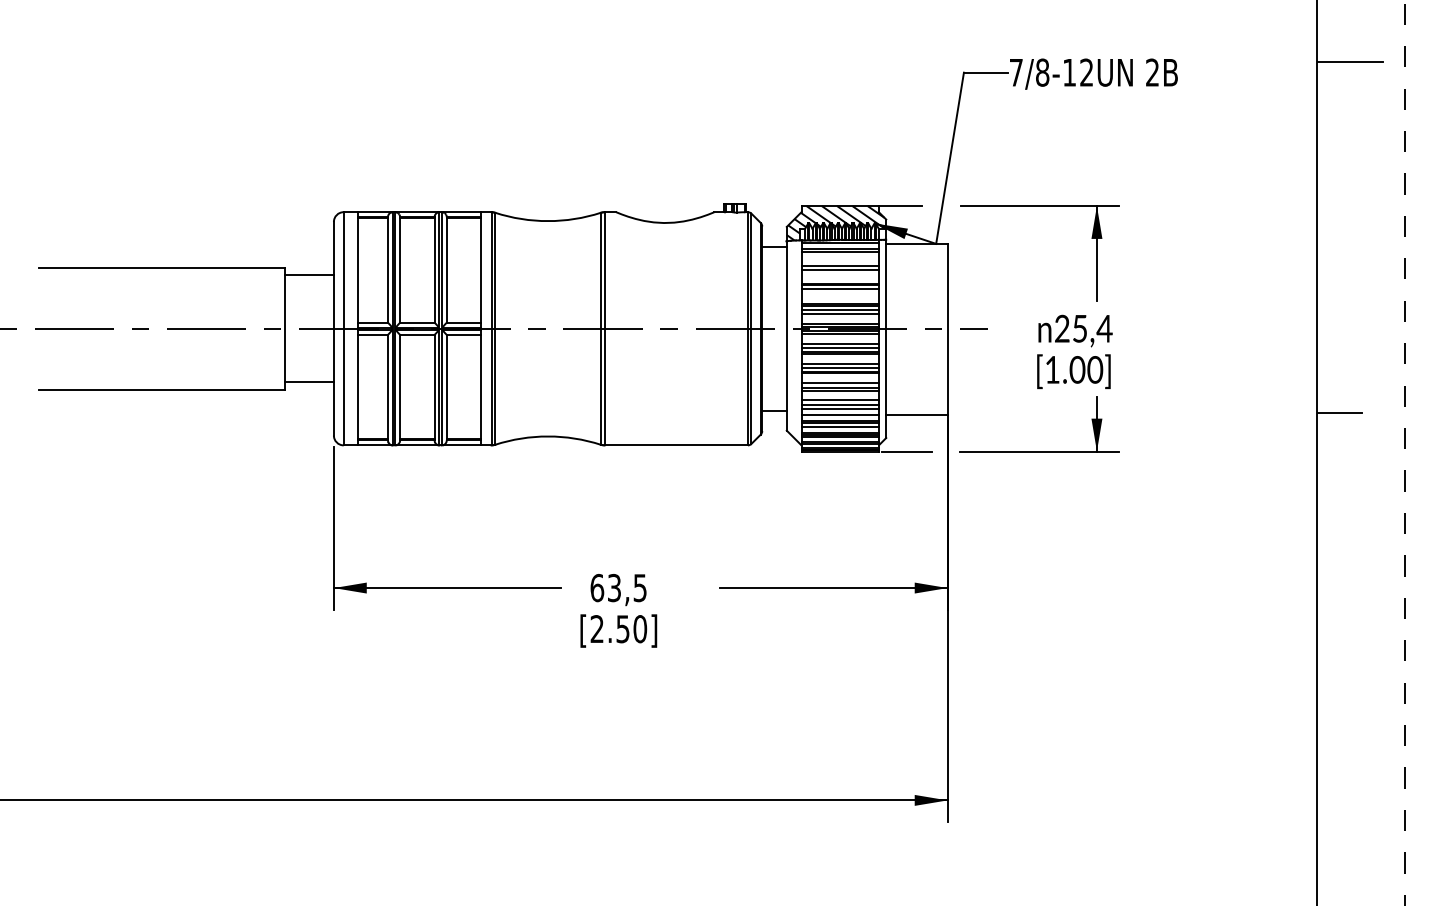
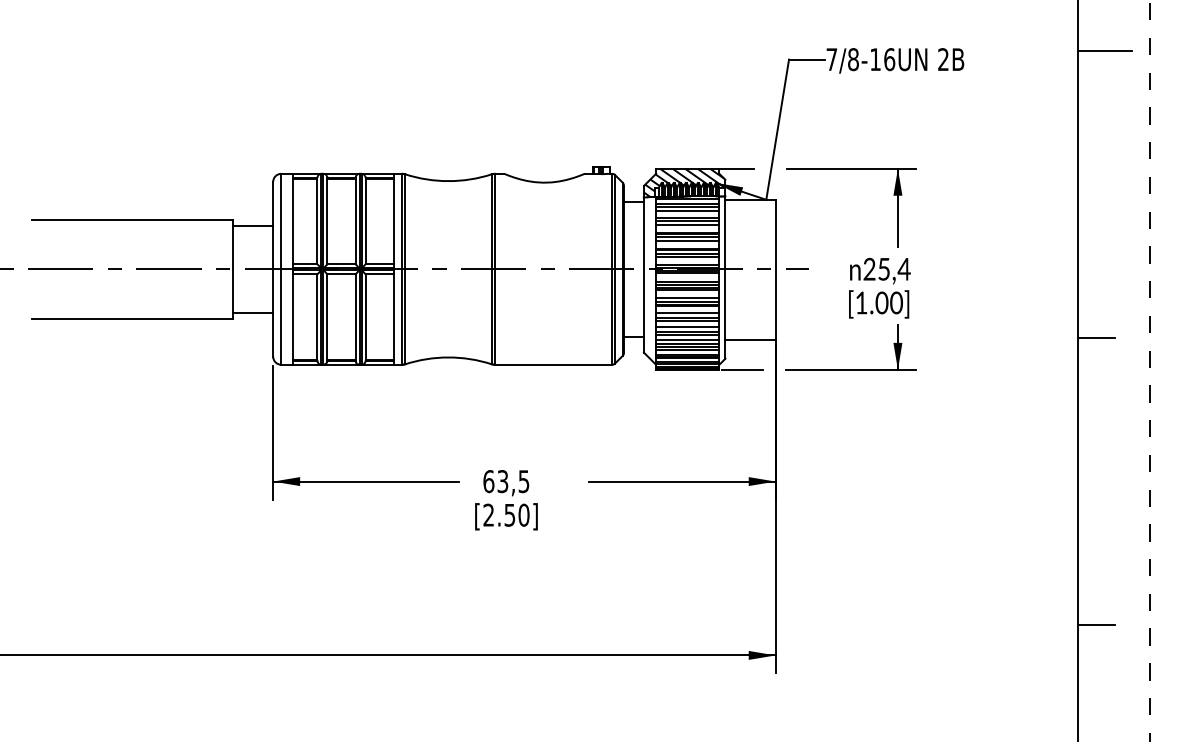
text: (1086, 72) -> (889, 59), 7/8-12UN -> 7/8-16UN
line: (839, 258) -> (687, 211), added
line: (839, 275) -> (687, 225), added
line: (839, 293) -> (687, 240), added
line: (1339, 763) -> (1096, 625), added

